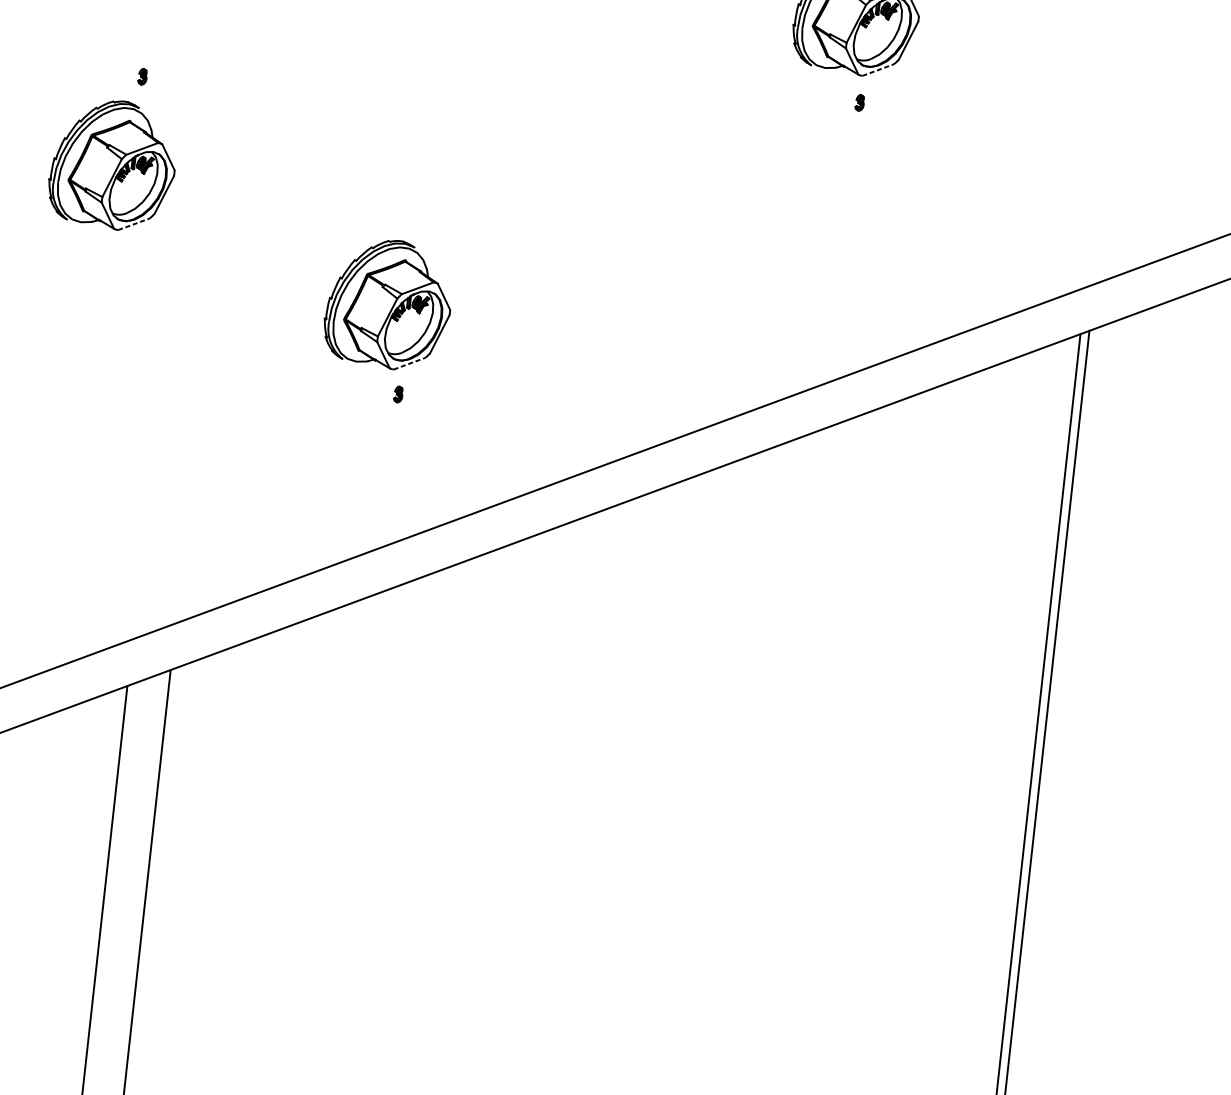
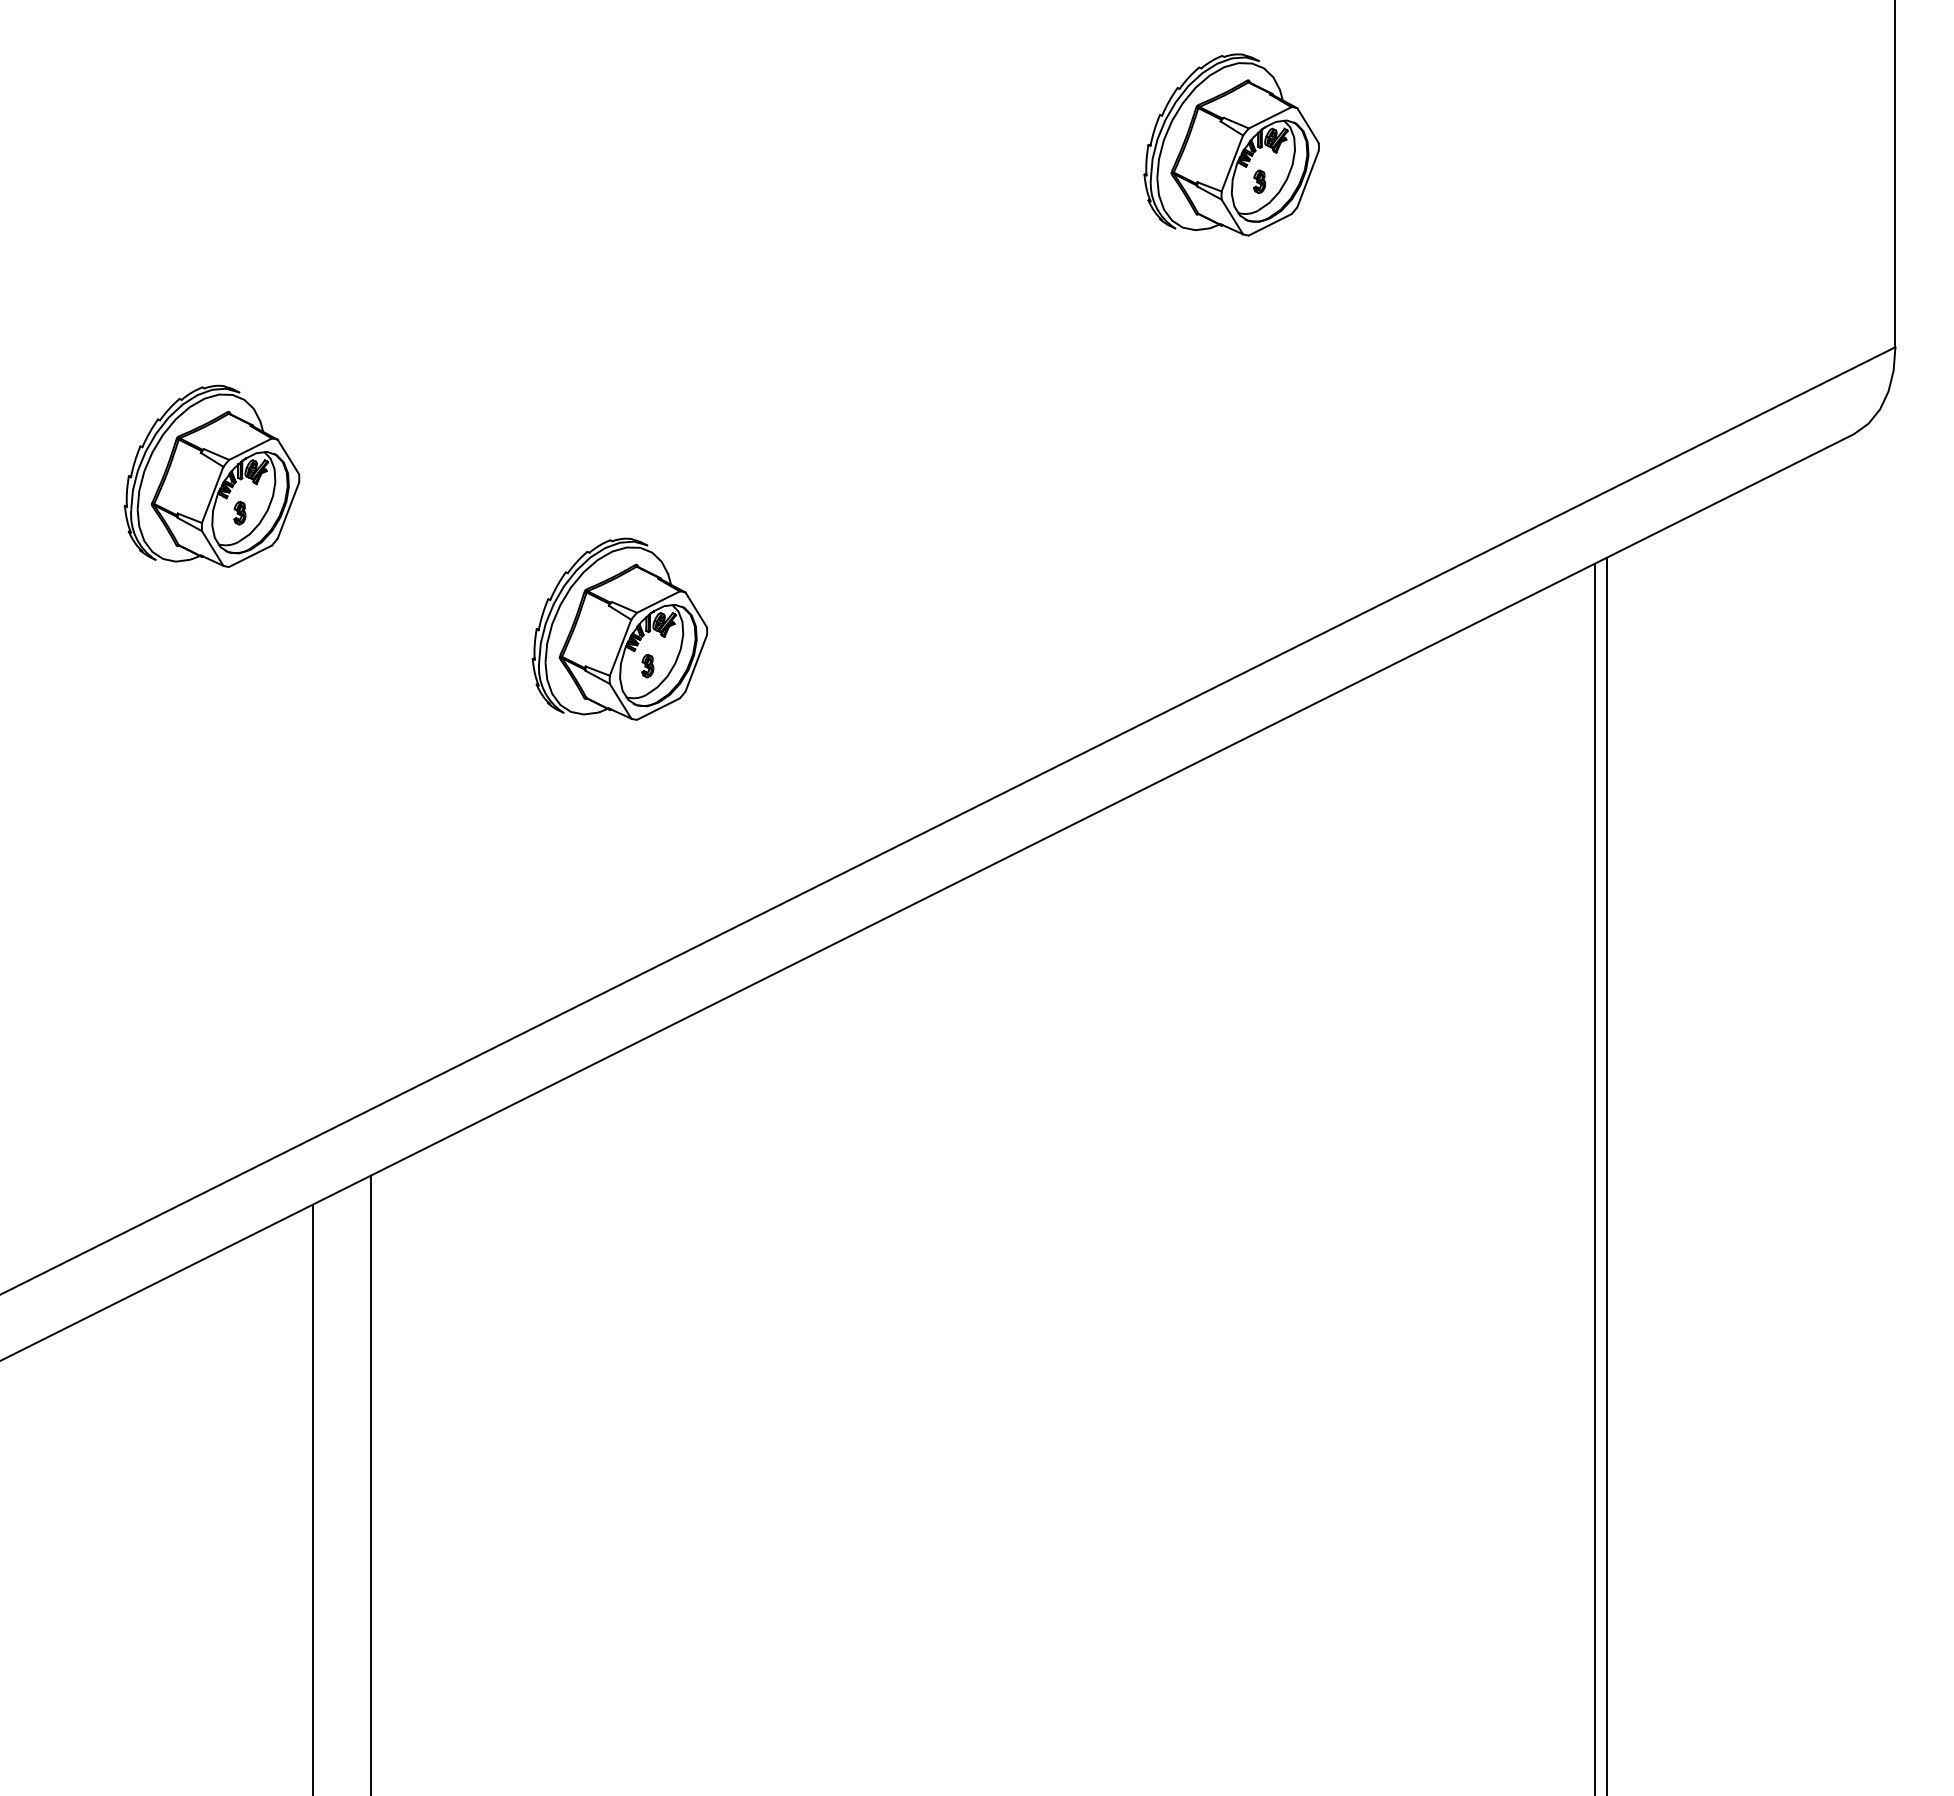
line: (878, 69) -> (1270, 224), dashed -> solid
part: (142, 77) -> (239, 513), moved
part: (859, 102) -> (1259, 181), moved
line: (133, 224) -> (250, 556), dashed -> solid
line: (409, 363) -> (658, 709), dashed -> solid
part: (398, 394) -> (647, 666), moved

